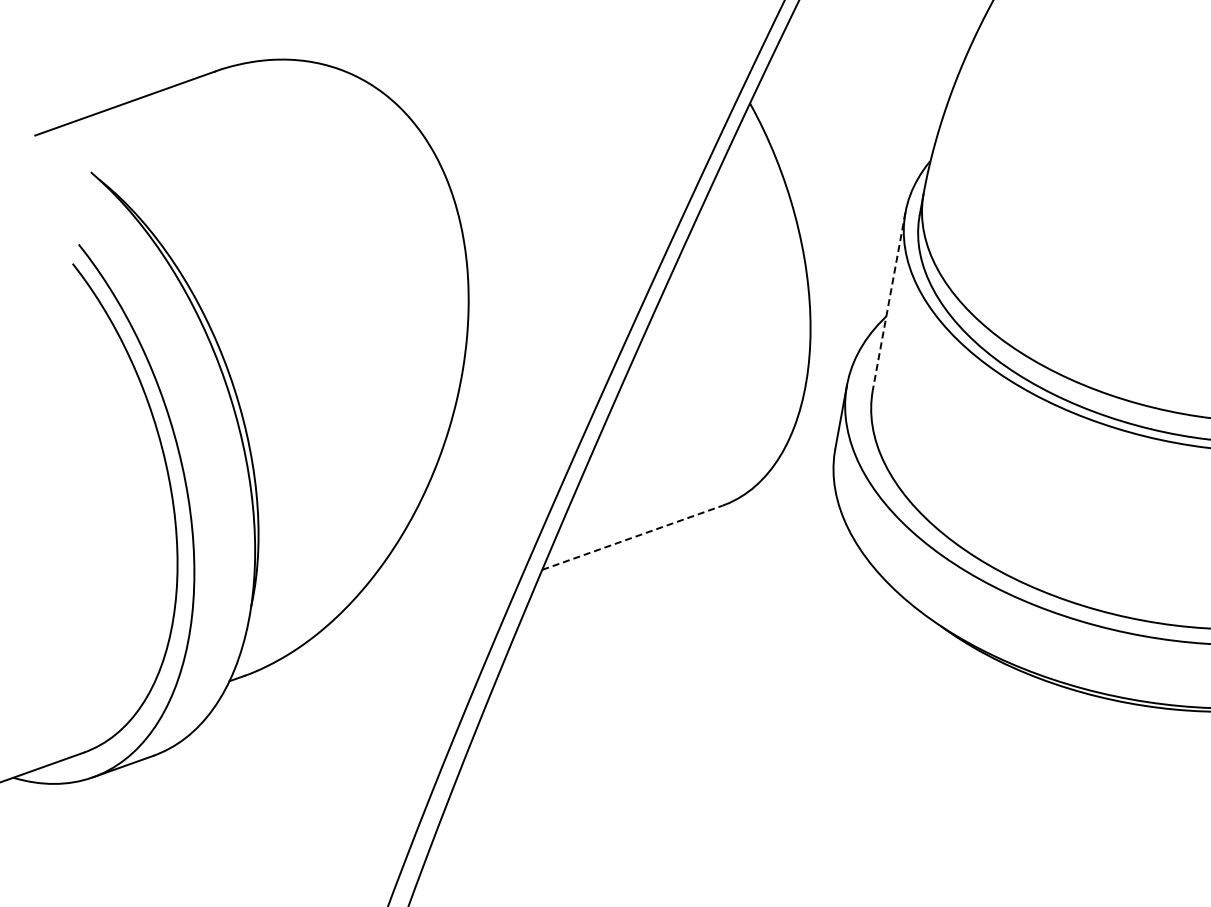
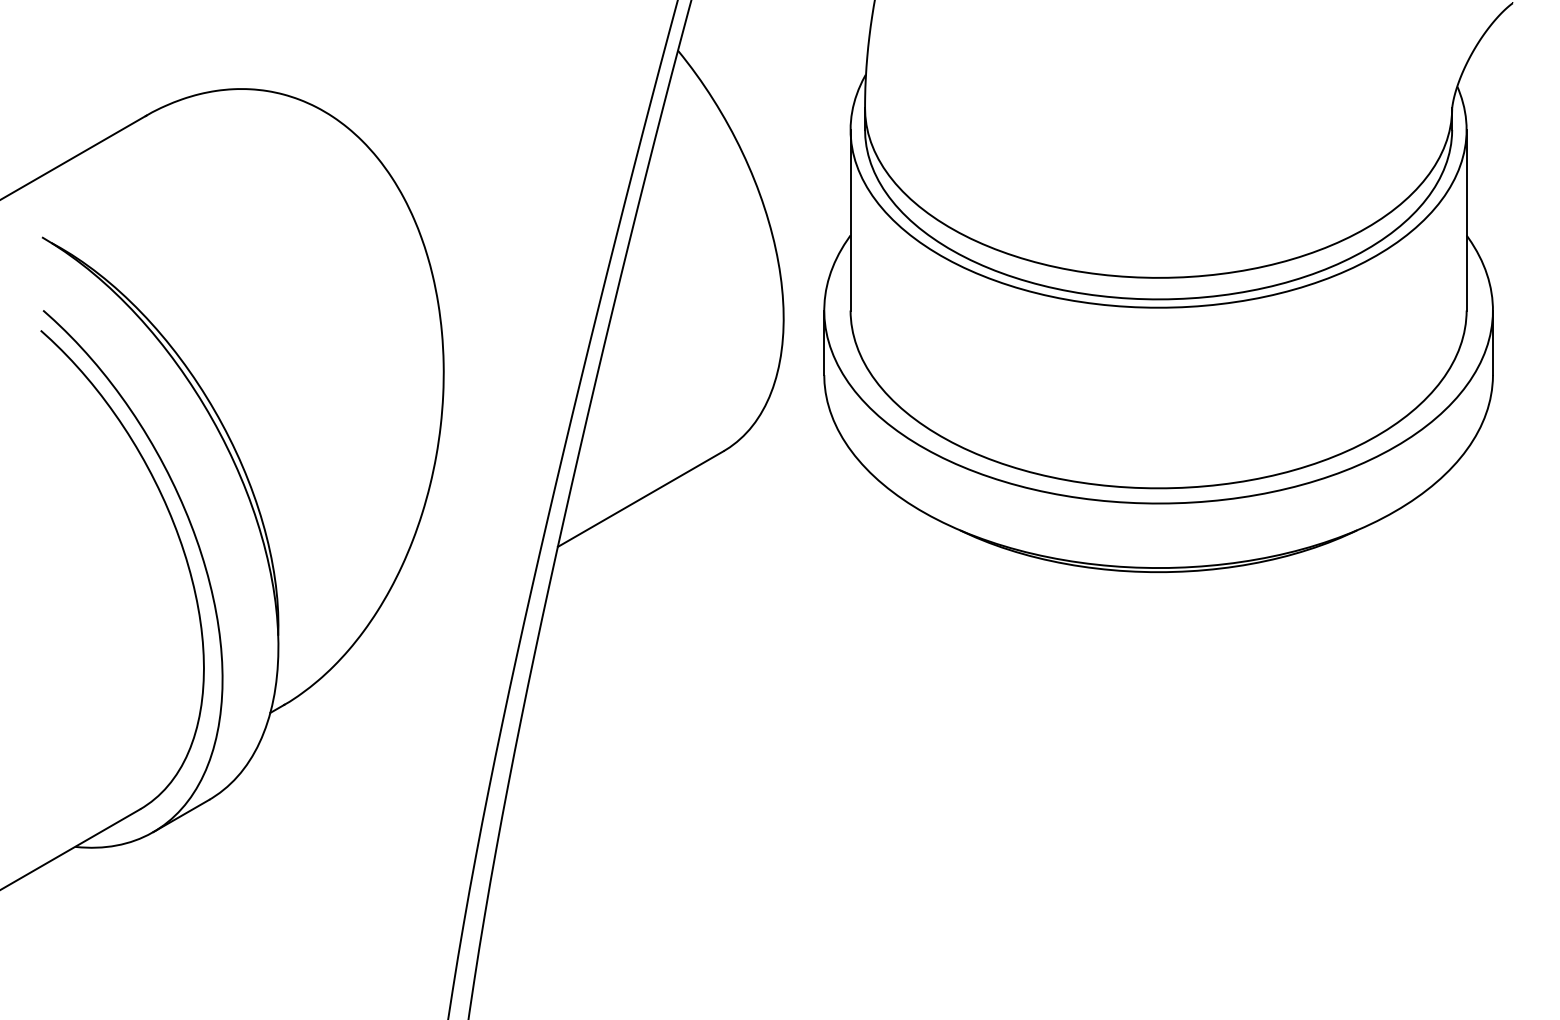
line: (889, 301) -> (850, 220), dashed -> solid
line: (632, 538) -> (640, 499), dashed -> solid

